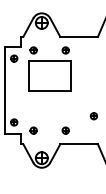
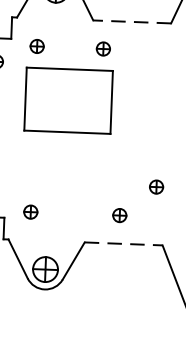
line: (79, 36) -> (132, 21), solid -> dashed
part: (65, 130) -> (119, 215), moved
line: (79, 144) -> (124, 244), solid -> dashed

